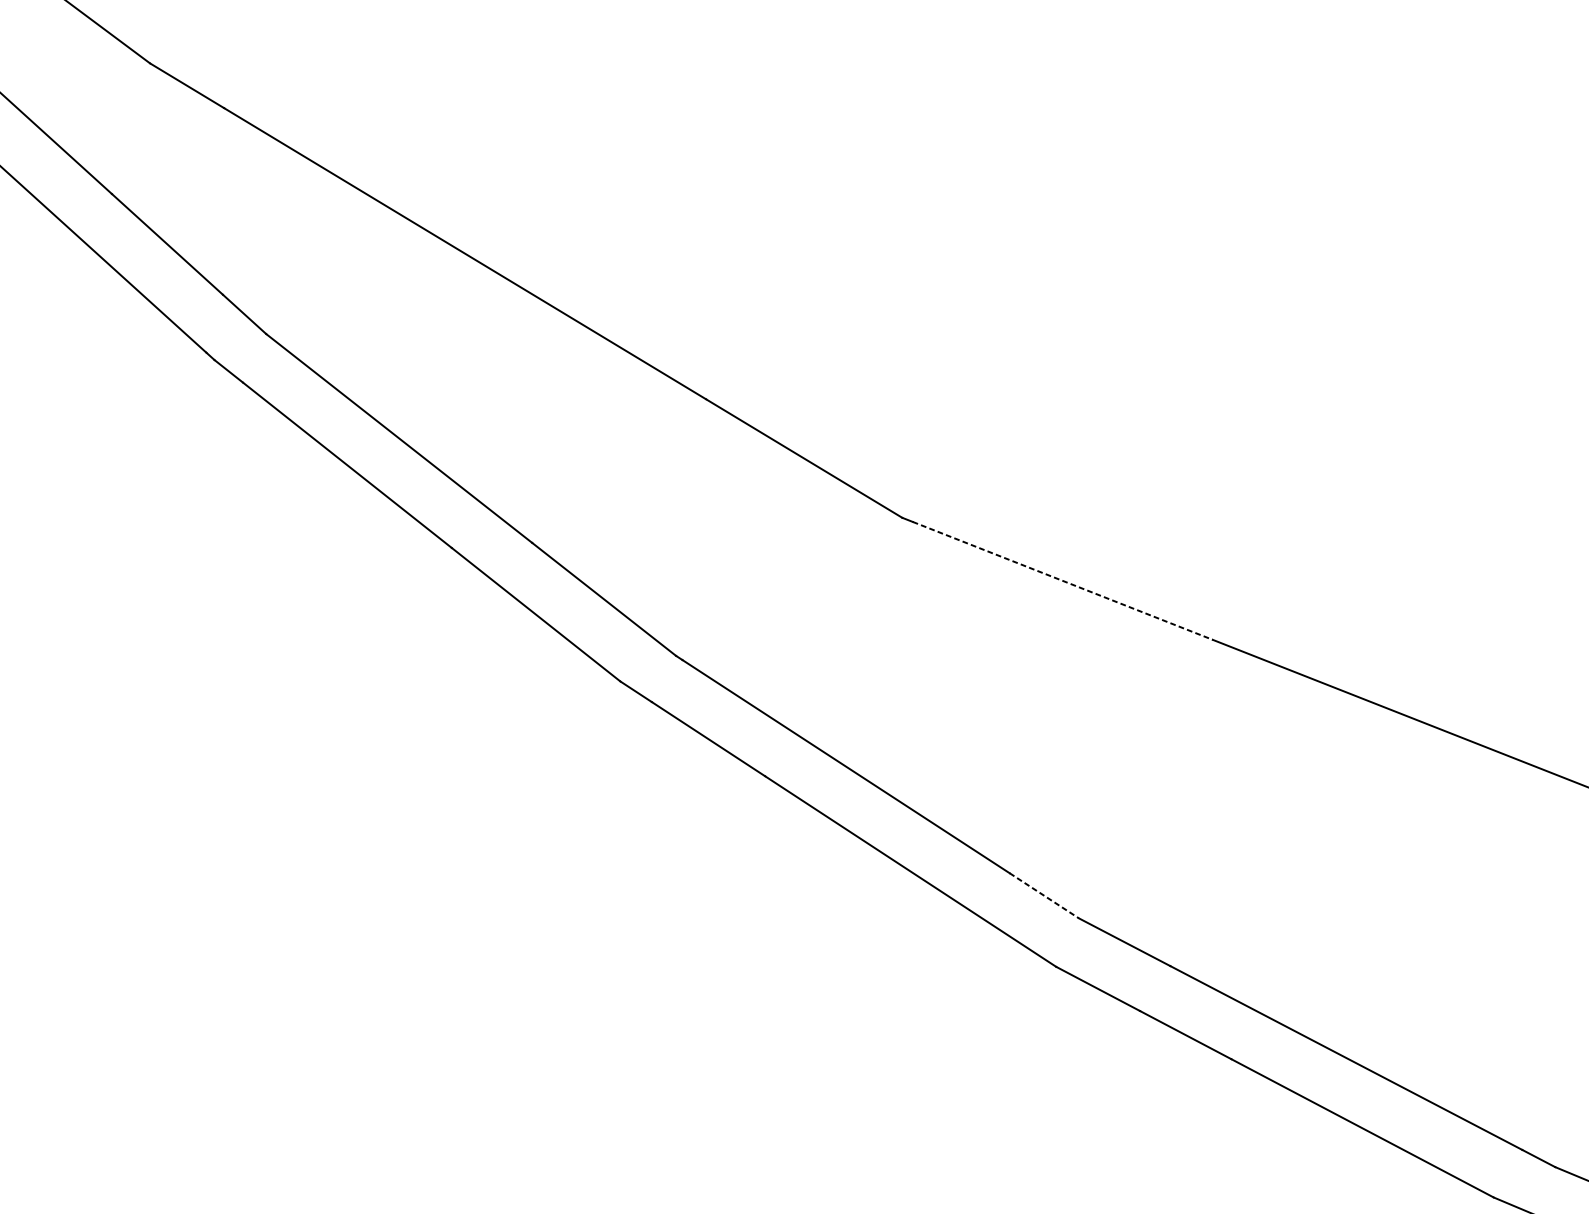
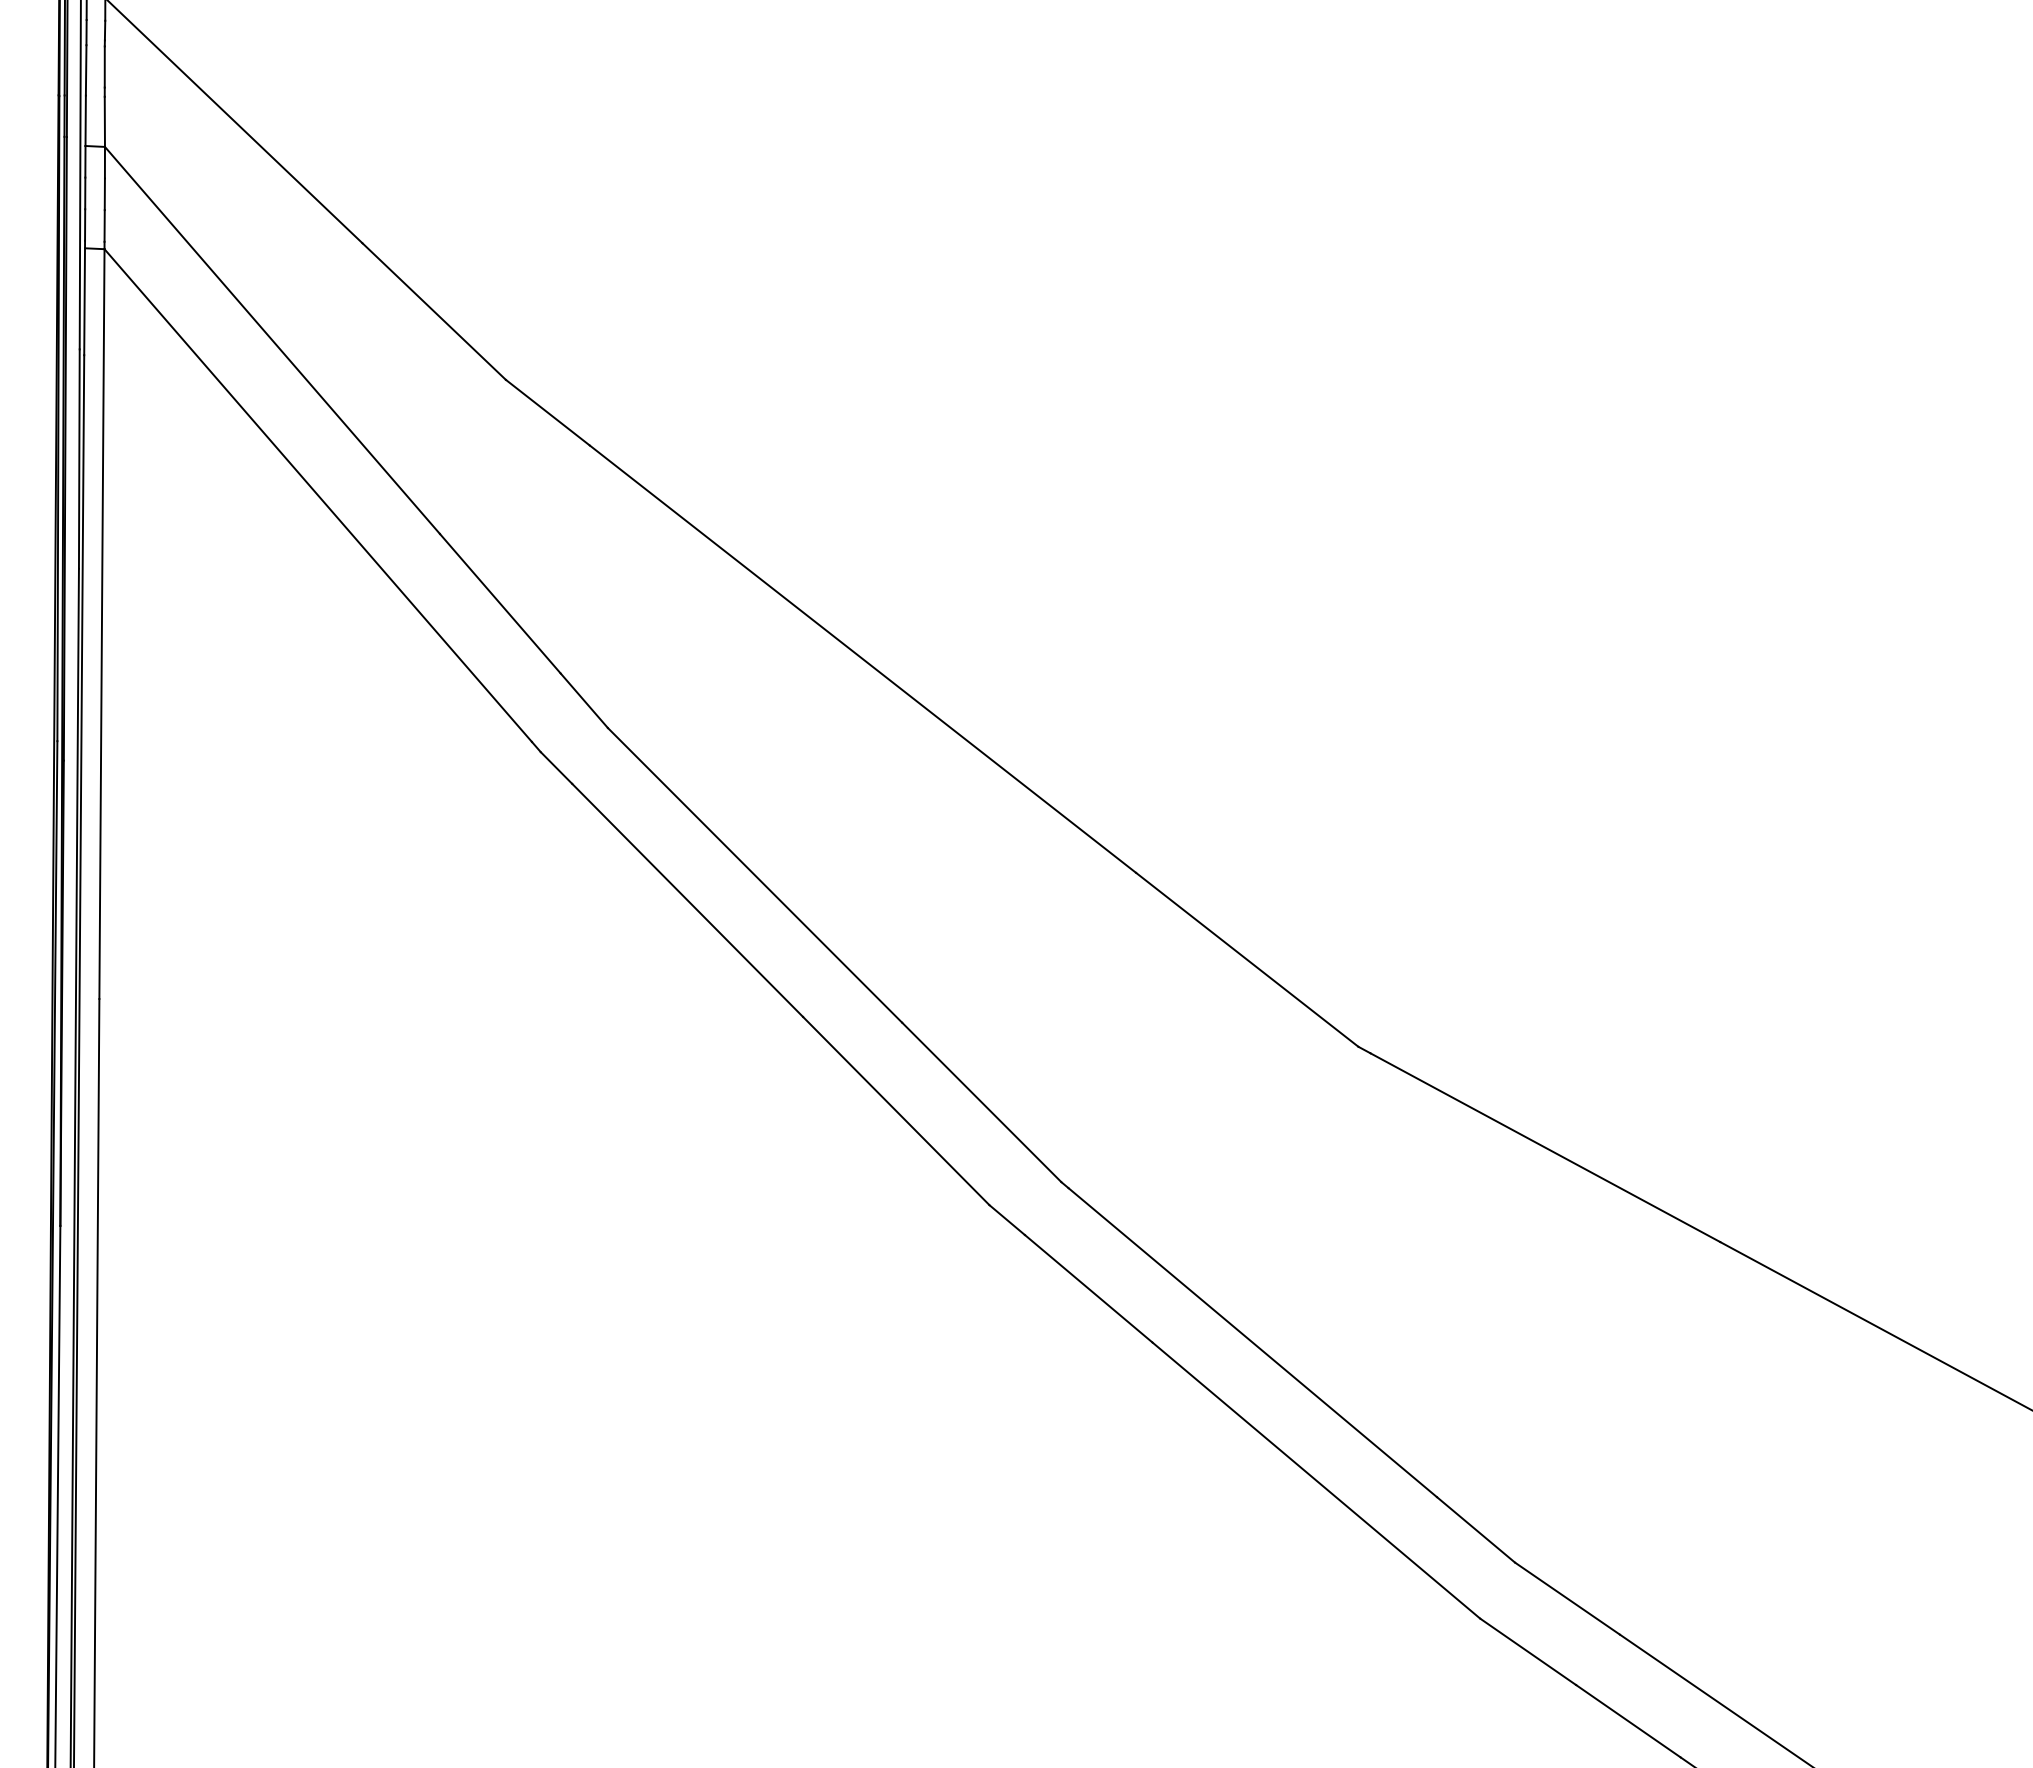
line: (1062, 580) -> (1545, 1147), dashed -> solid
line: (1044, 895) -> (1476, 1529), dashed -> solid

